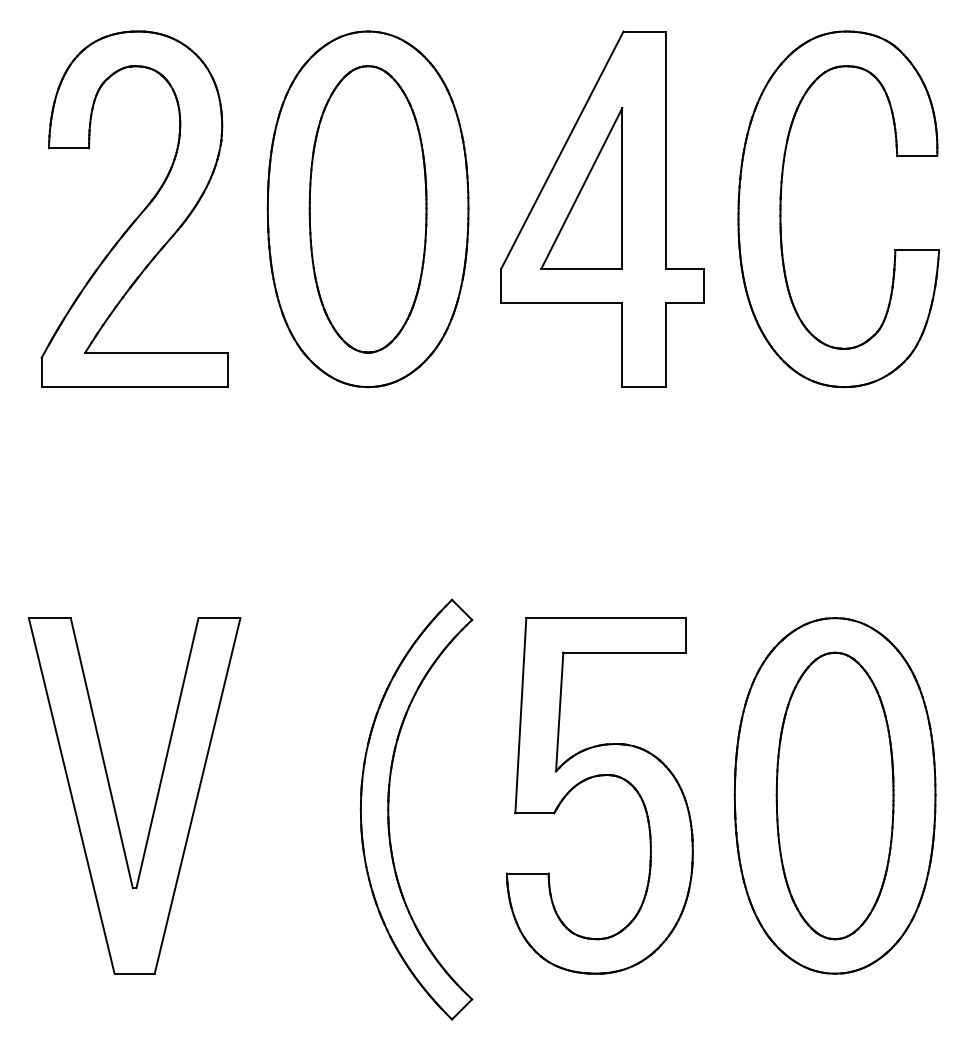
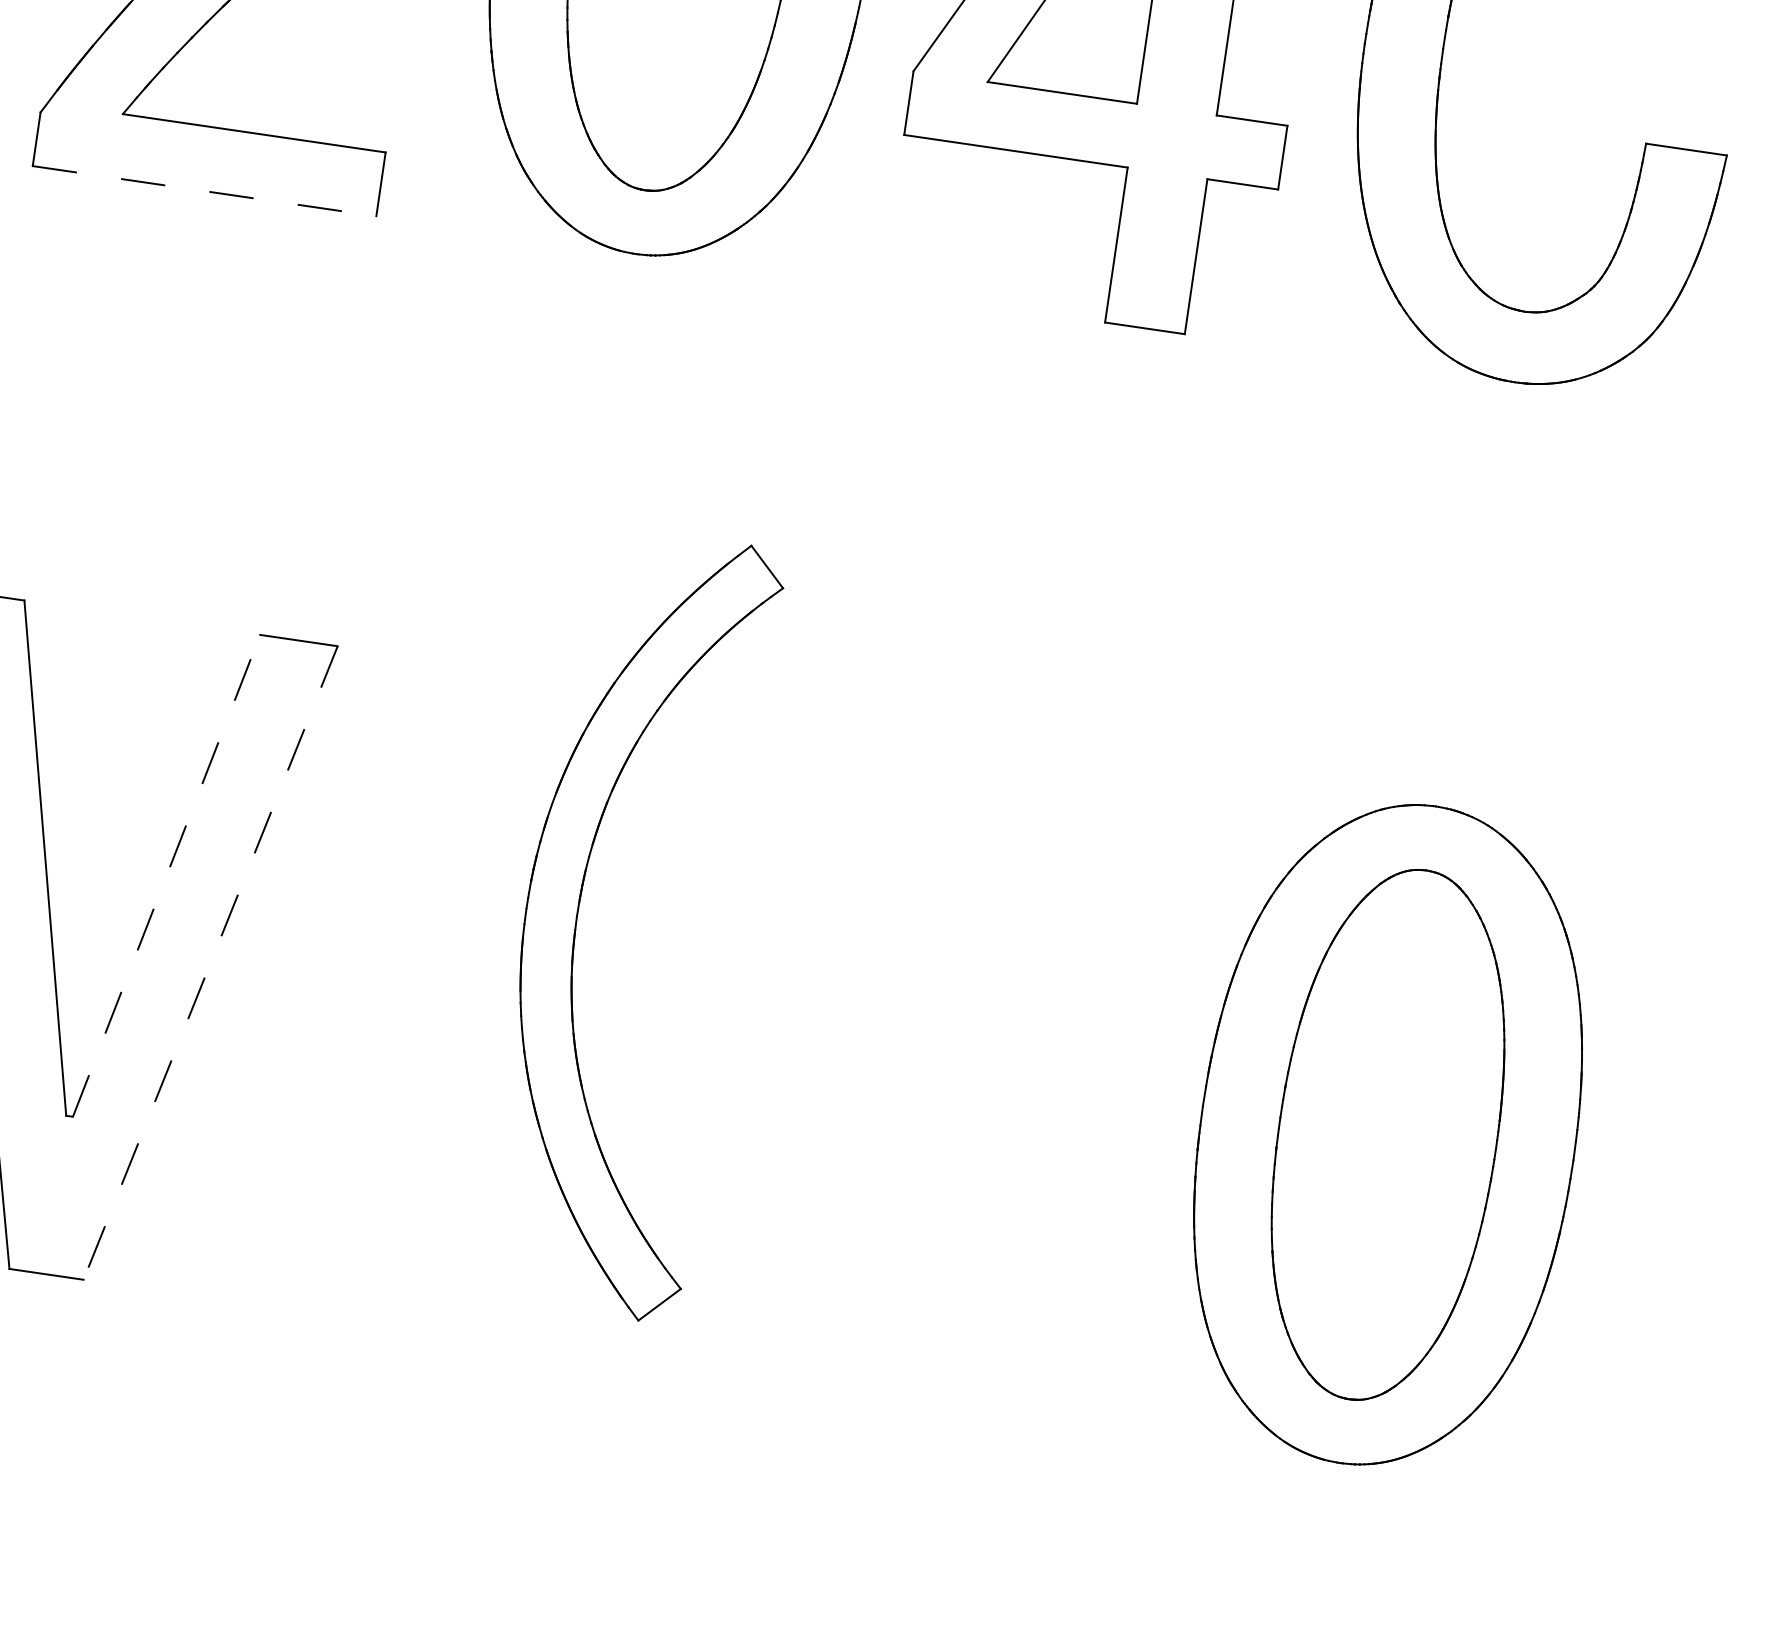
line: (135, 387) -> (206, 192), solid -> dashed
line: (167, 753) -> (166, 876), solid -> dashed
part: (596, 777) -> (952, 1036), removed
line: (197, 795) -> (210, 962), solid -> dashed
part: (389, 809) -> (579, 916), moved

